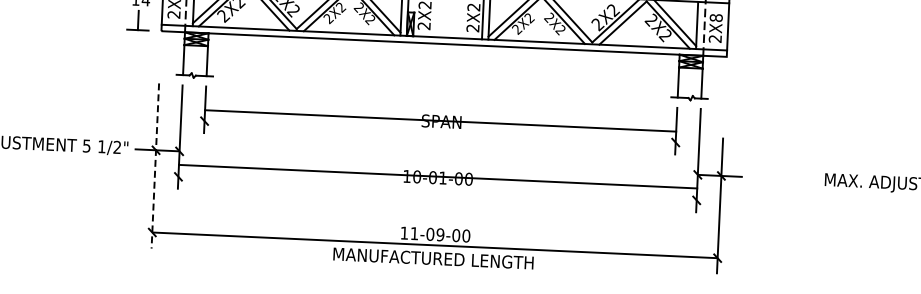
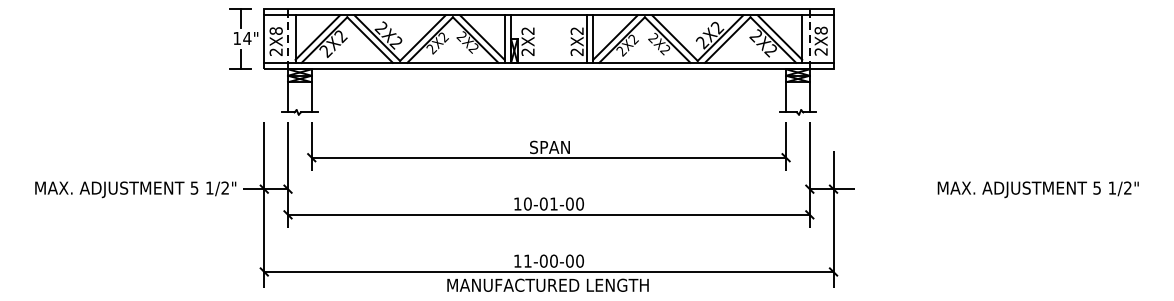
line: (440, 120) -> (548, 157), moved
line: (155, 166) -> (264, 205), dashed -> solid
line: (437, 176) -> (548, 214), moved
text: (440, 234) -> (553, 260), 11-09-00 -> 11-00-00

